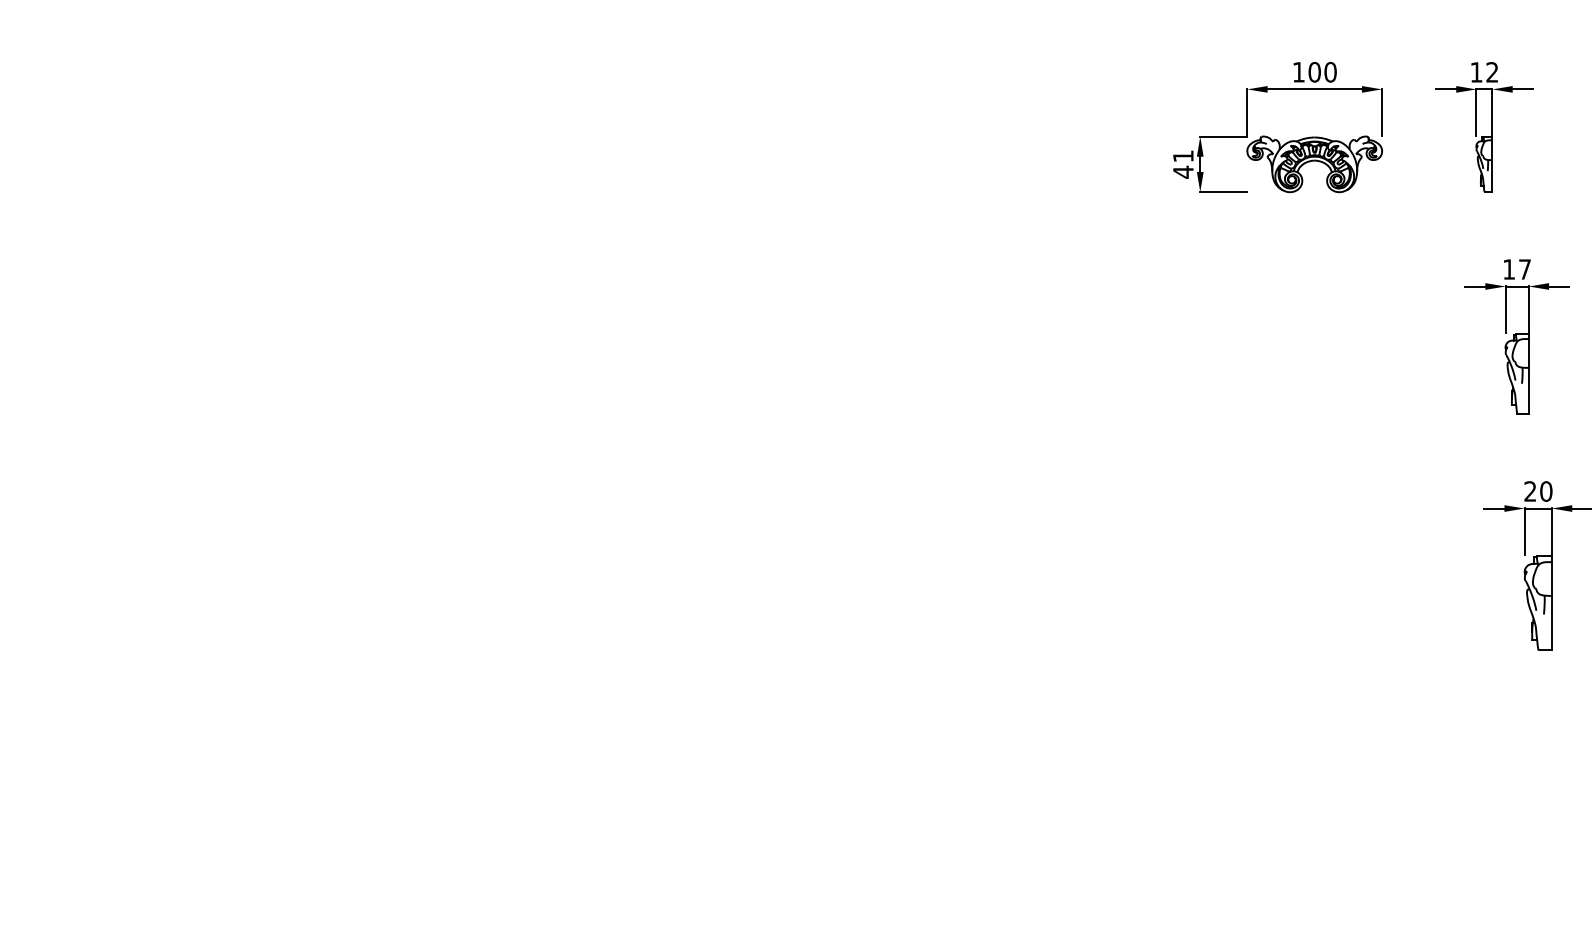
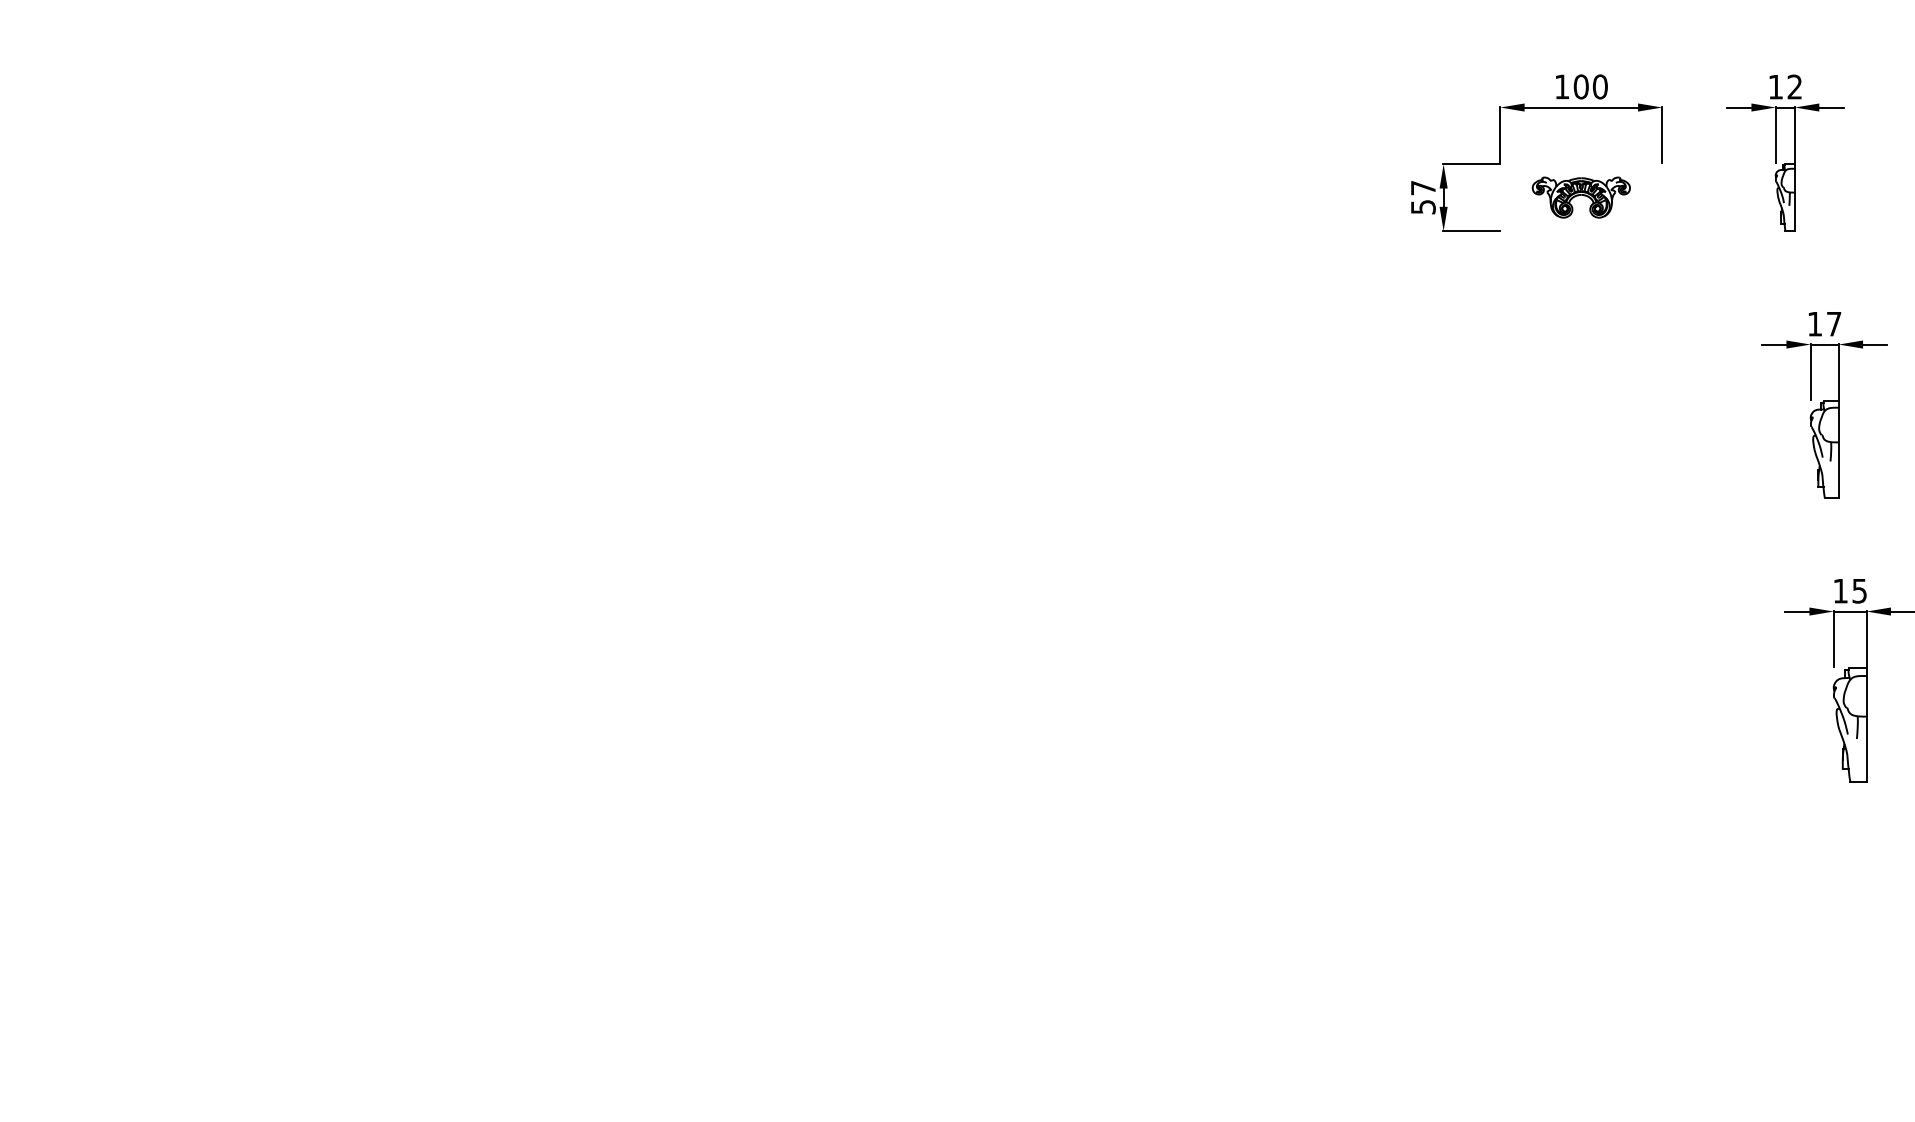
part: (1314, 164) -> (1581, 197), size x0.6
text: (1183, 165) -> (1423, 198), 41 -> 57
text: (1538, 491) -> (1850, 590), 20 -> 15

